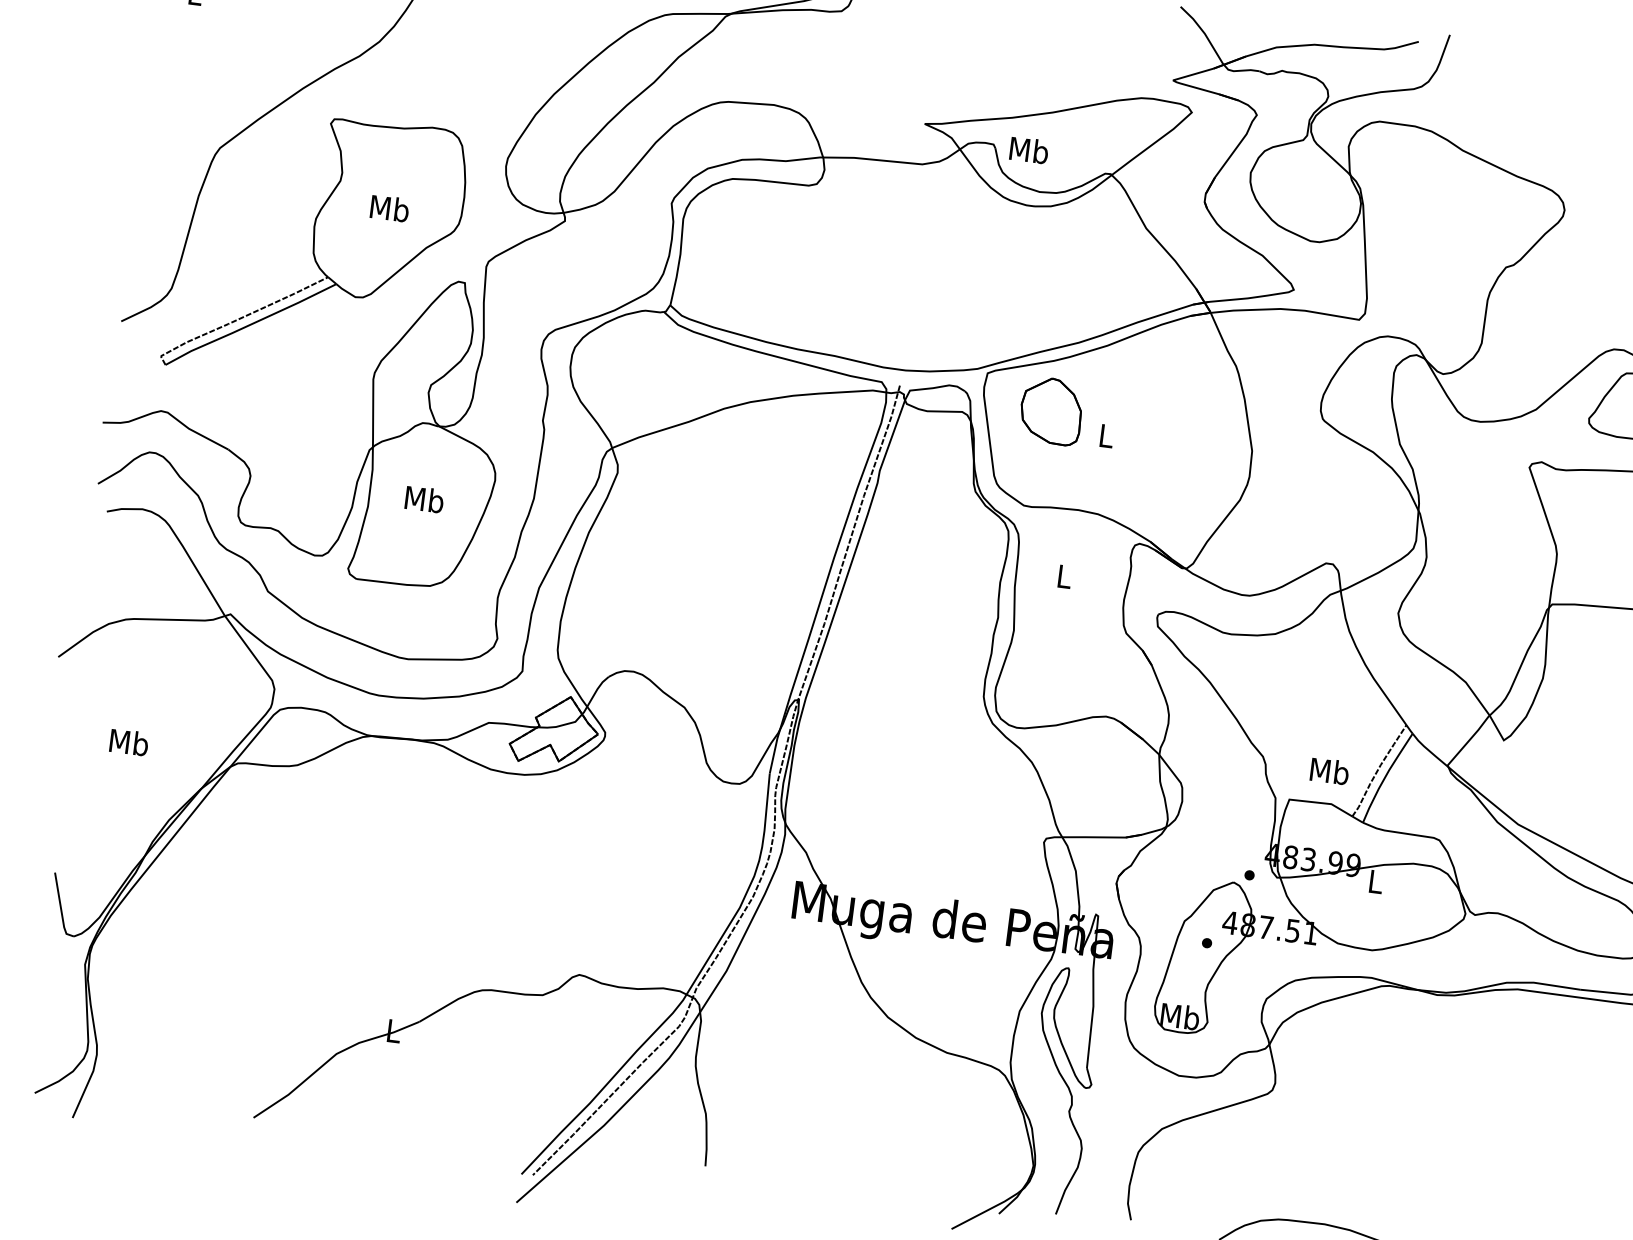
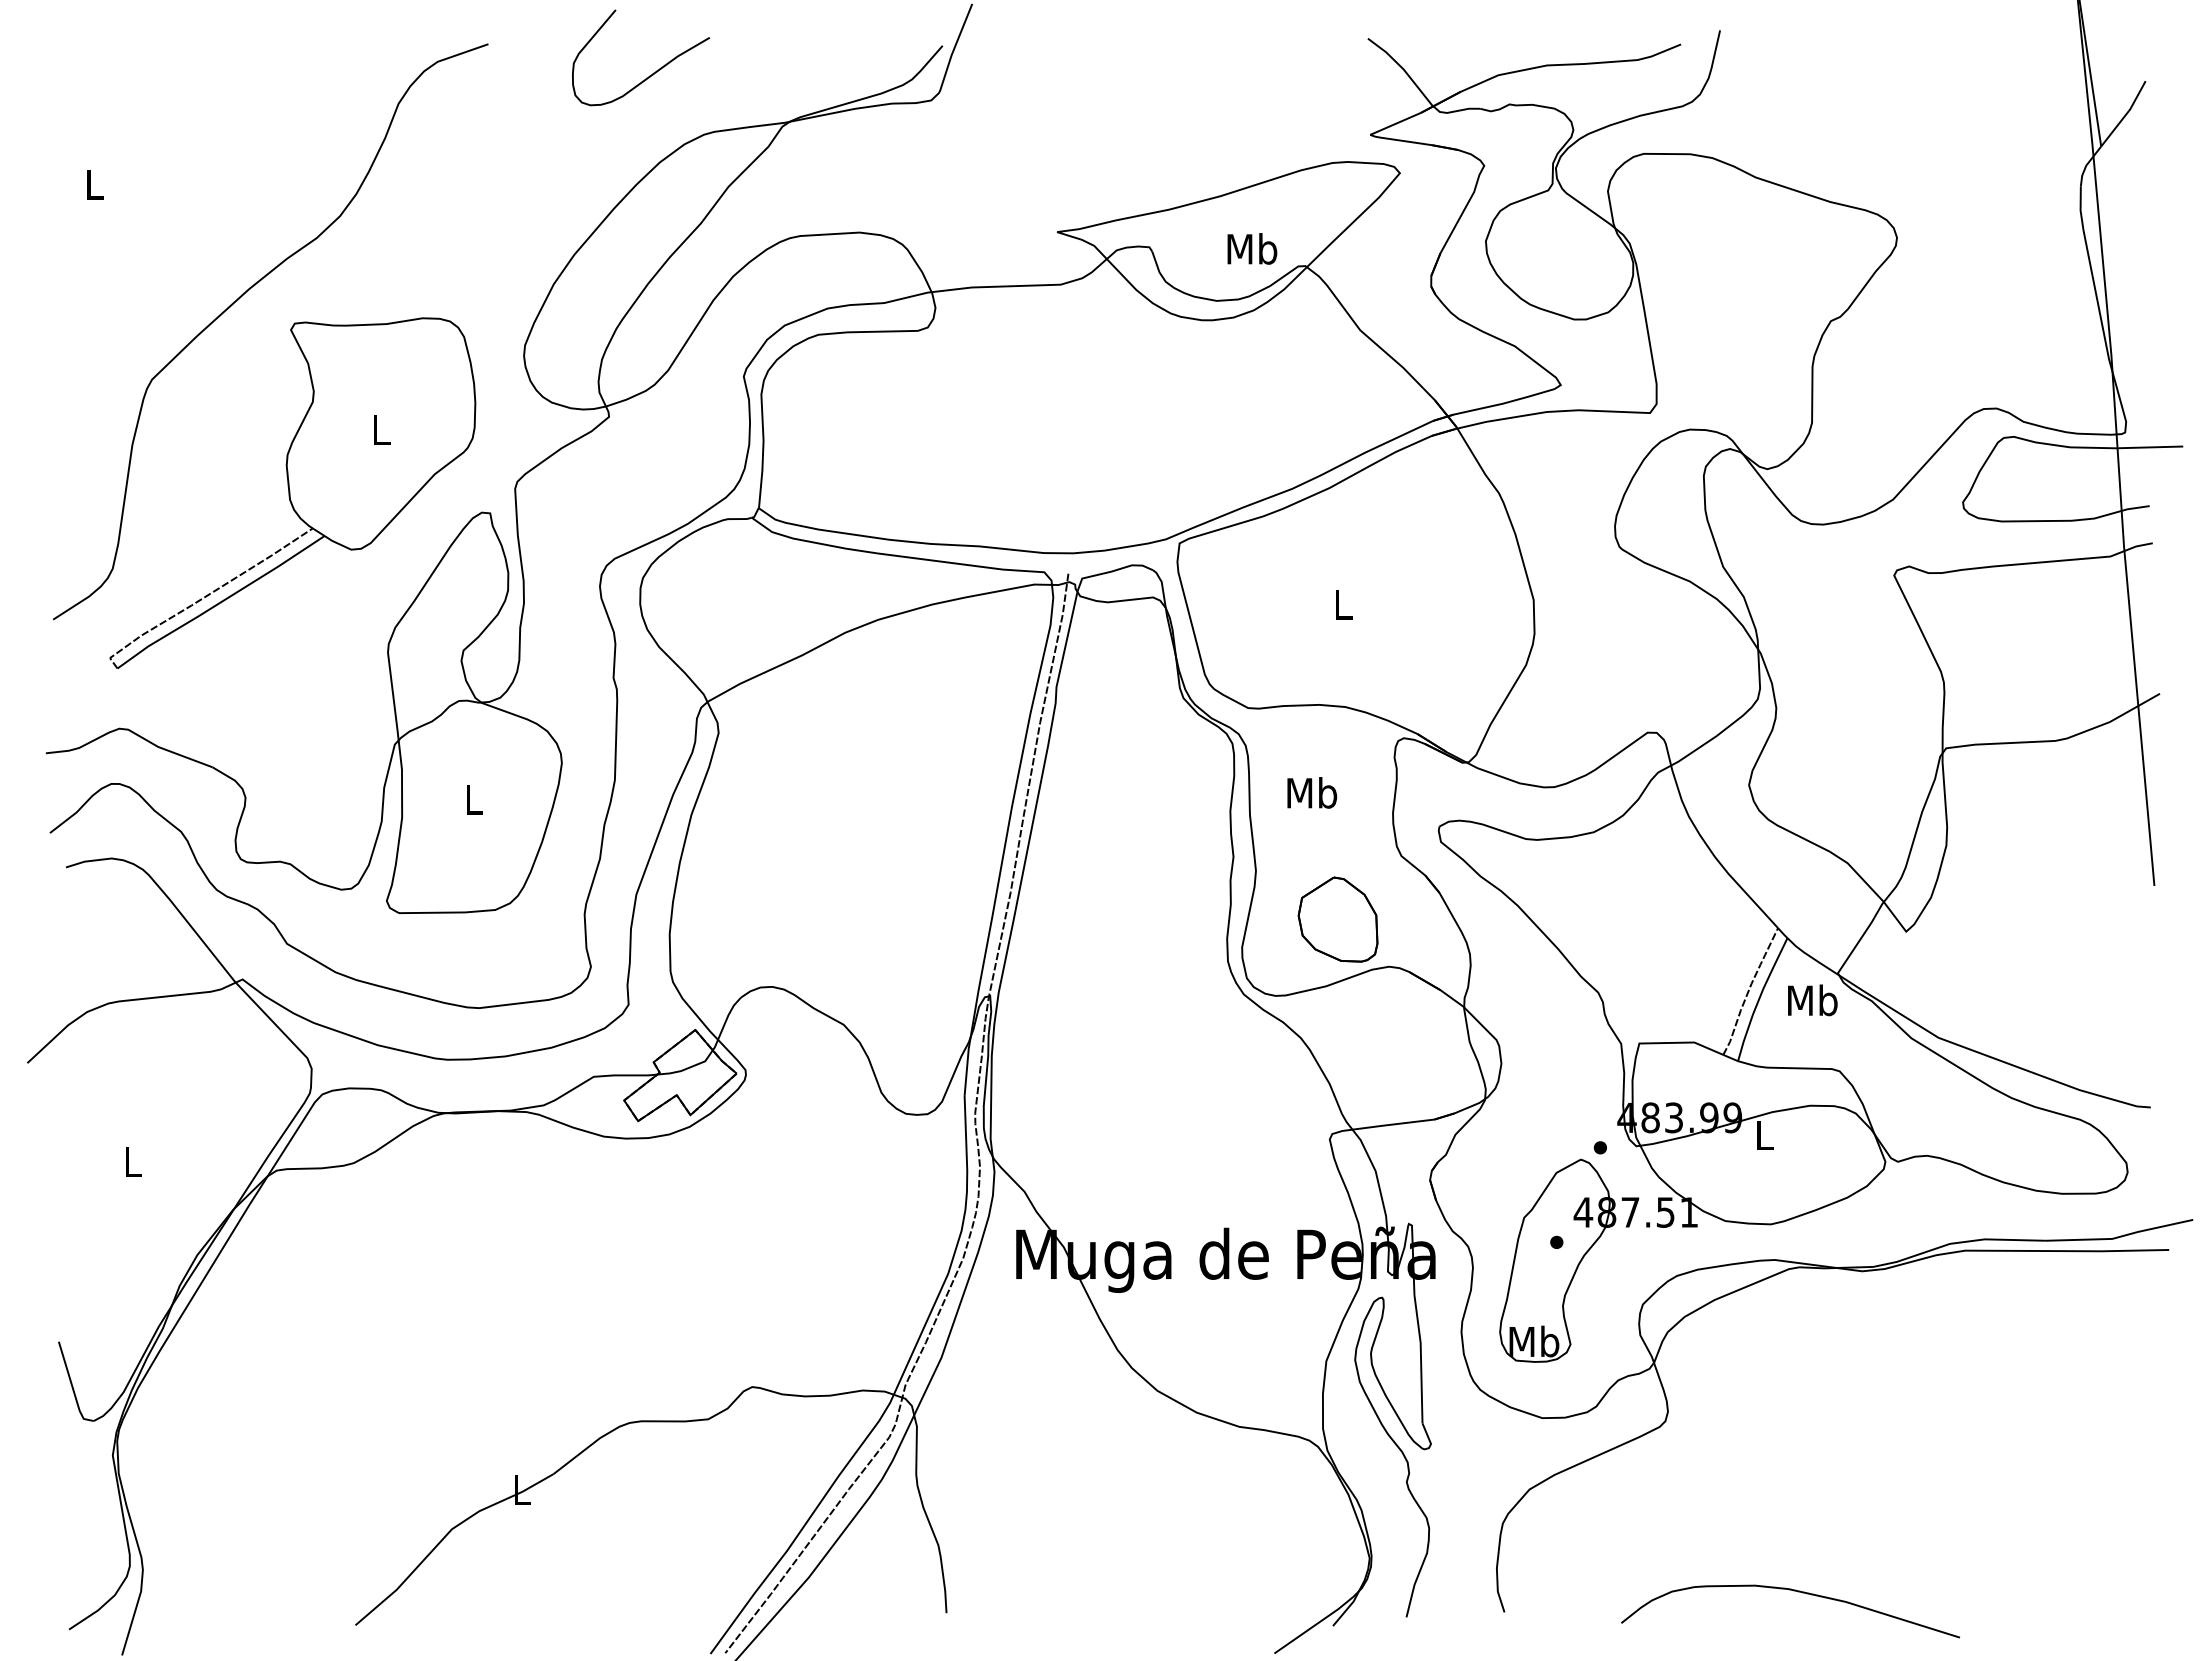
text: (1029, 150) -> (1252, 248), moved
text: (389, 208) -> (380, 429), Mb -> L
part: (1050, 410) -> (1337, 919), moved
text: (424, 499) -> (473, 799), Mb -> L
text: (1064, 576) -> (1312, 792), L -> Mb
text: (128, 742) -> (132, 1161), Mb -> L
text: (1329, 771) -> (1812, 1000), moved

